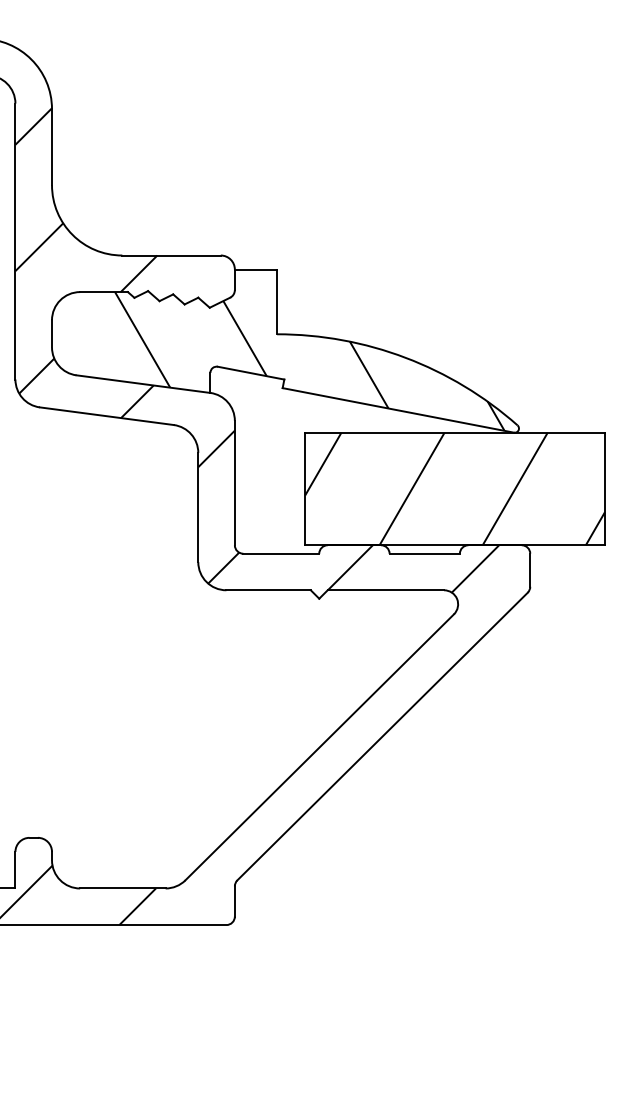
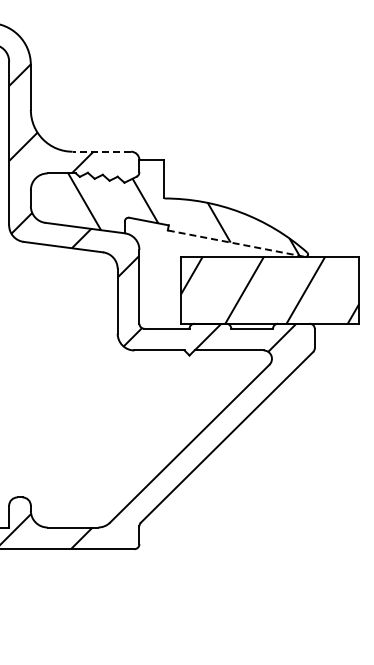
line: (170, 255) -> (101, 151), solid -> dashed
line: (398, 410) -> (236, 243), solid -> dashed

